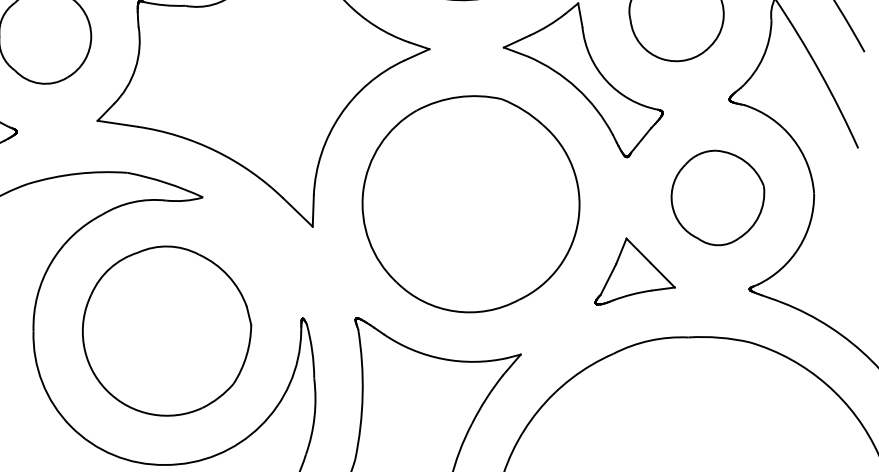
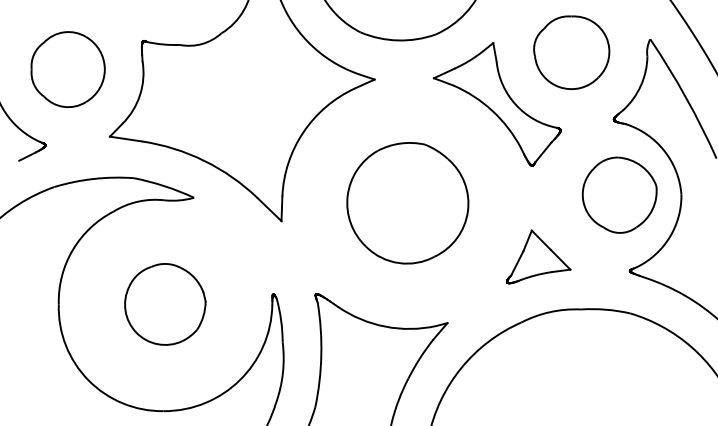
part: (717, 197) -> (619, 194), moved
part: (470, 204) -> (407, 203), size x0.7
part: (167, 331) -> (165, 304), size x0.6

